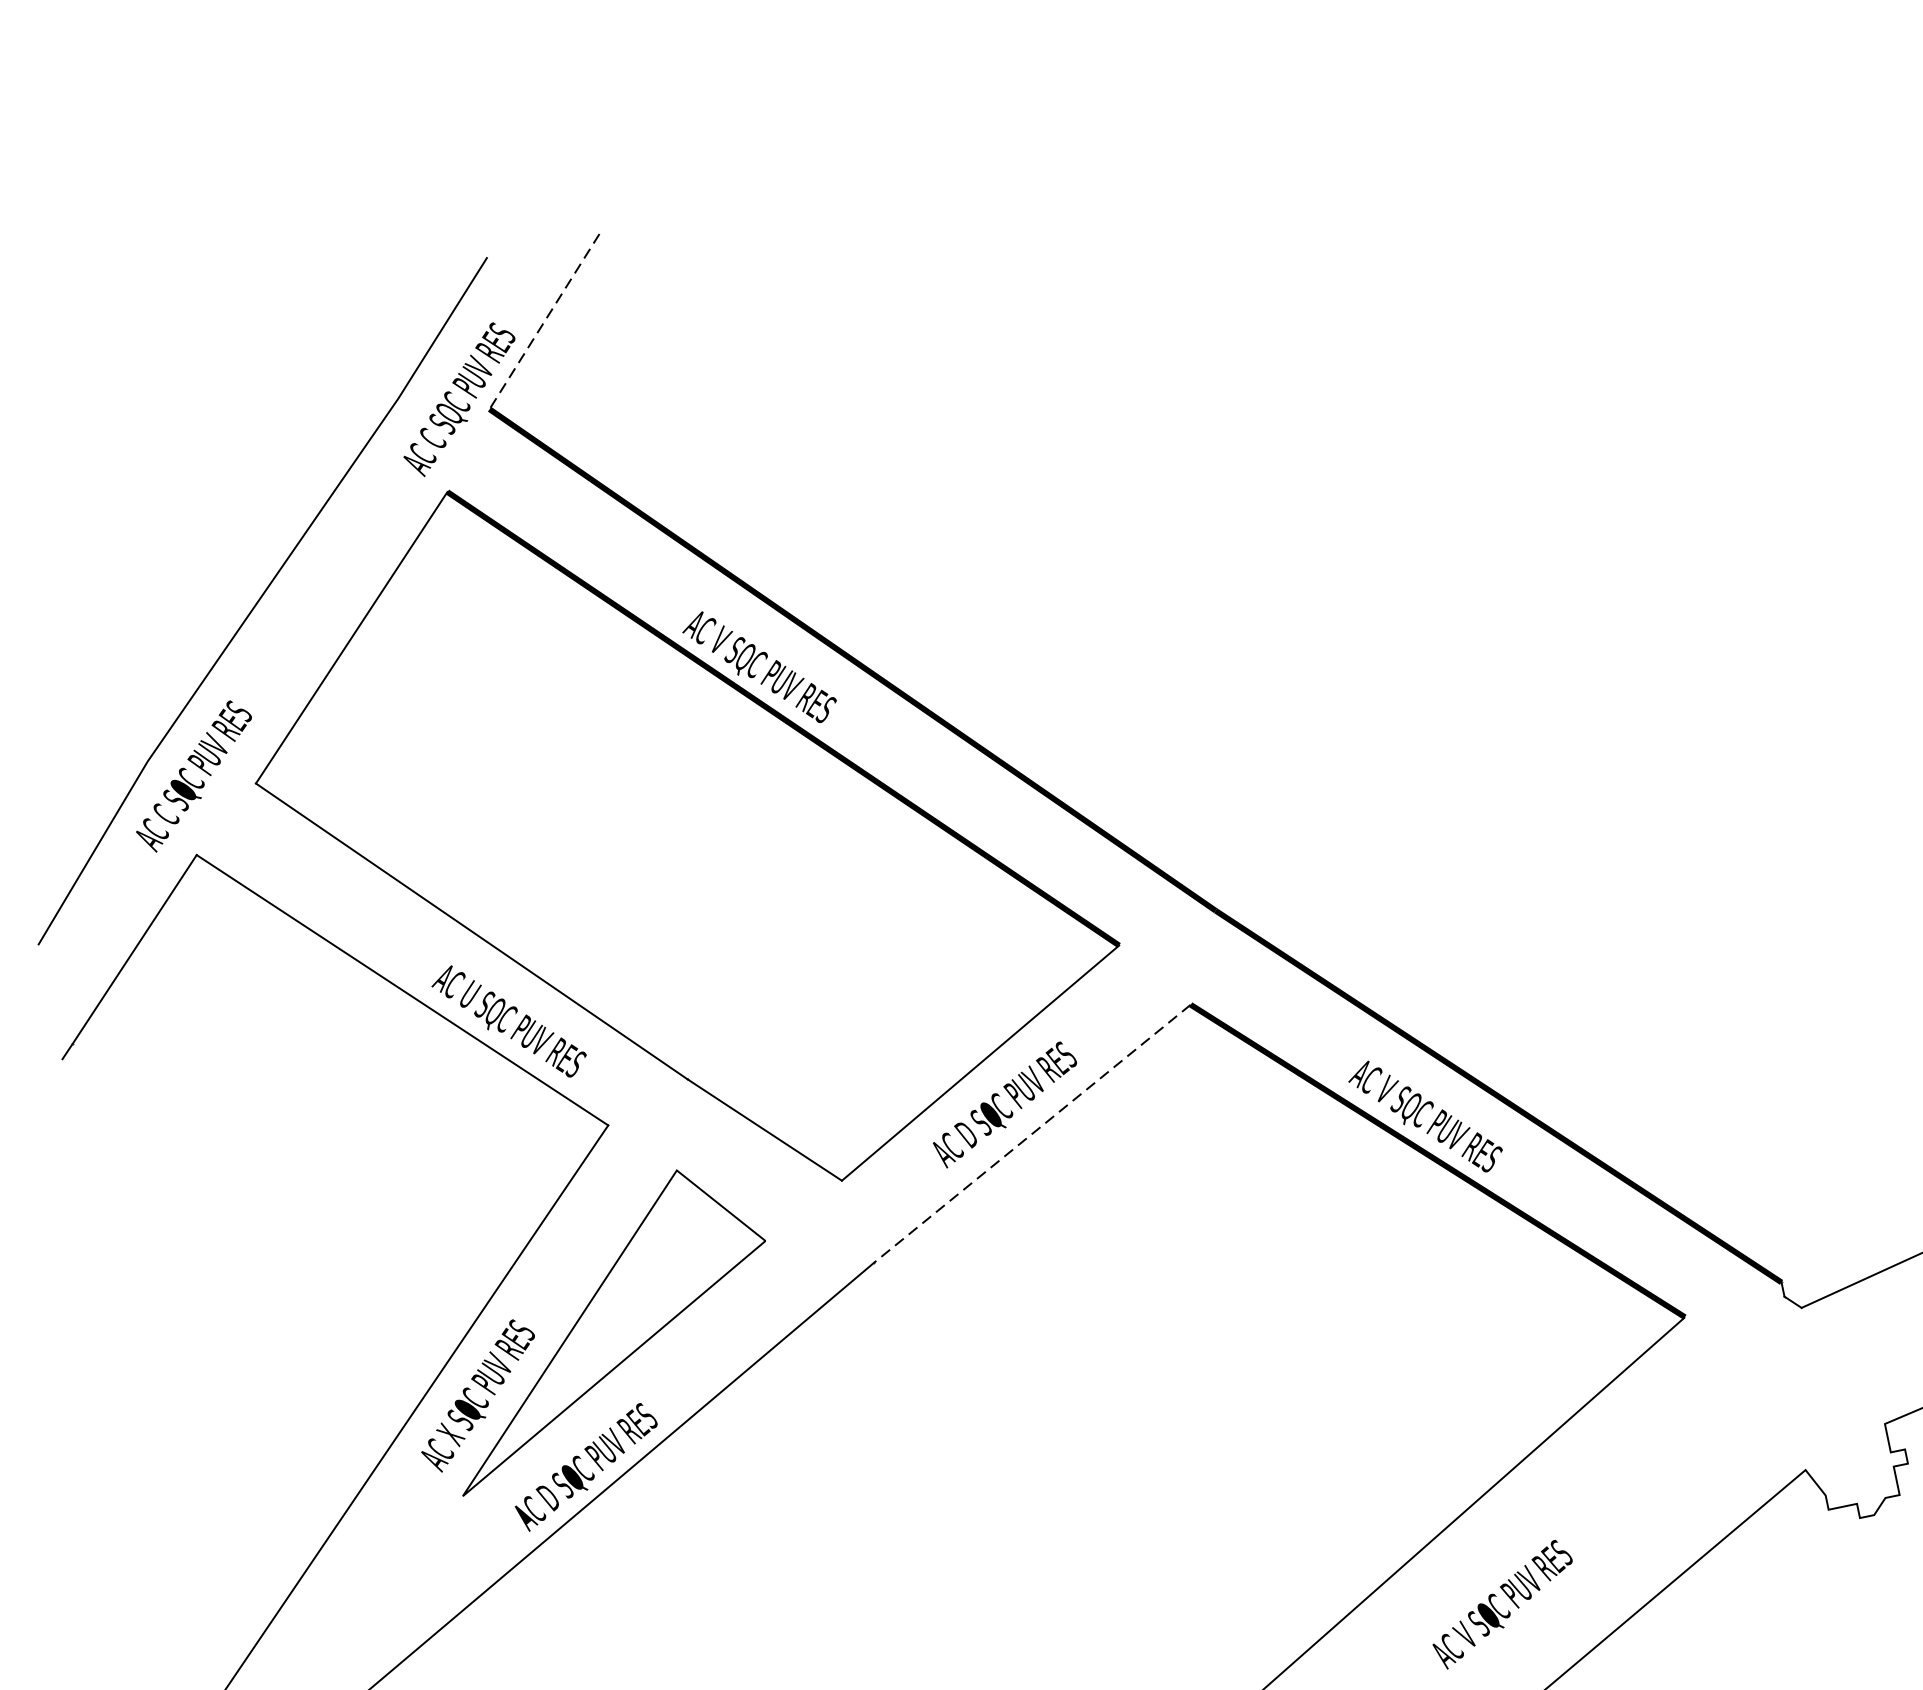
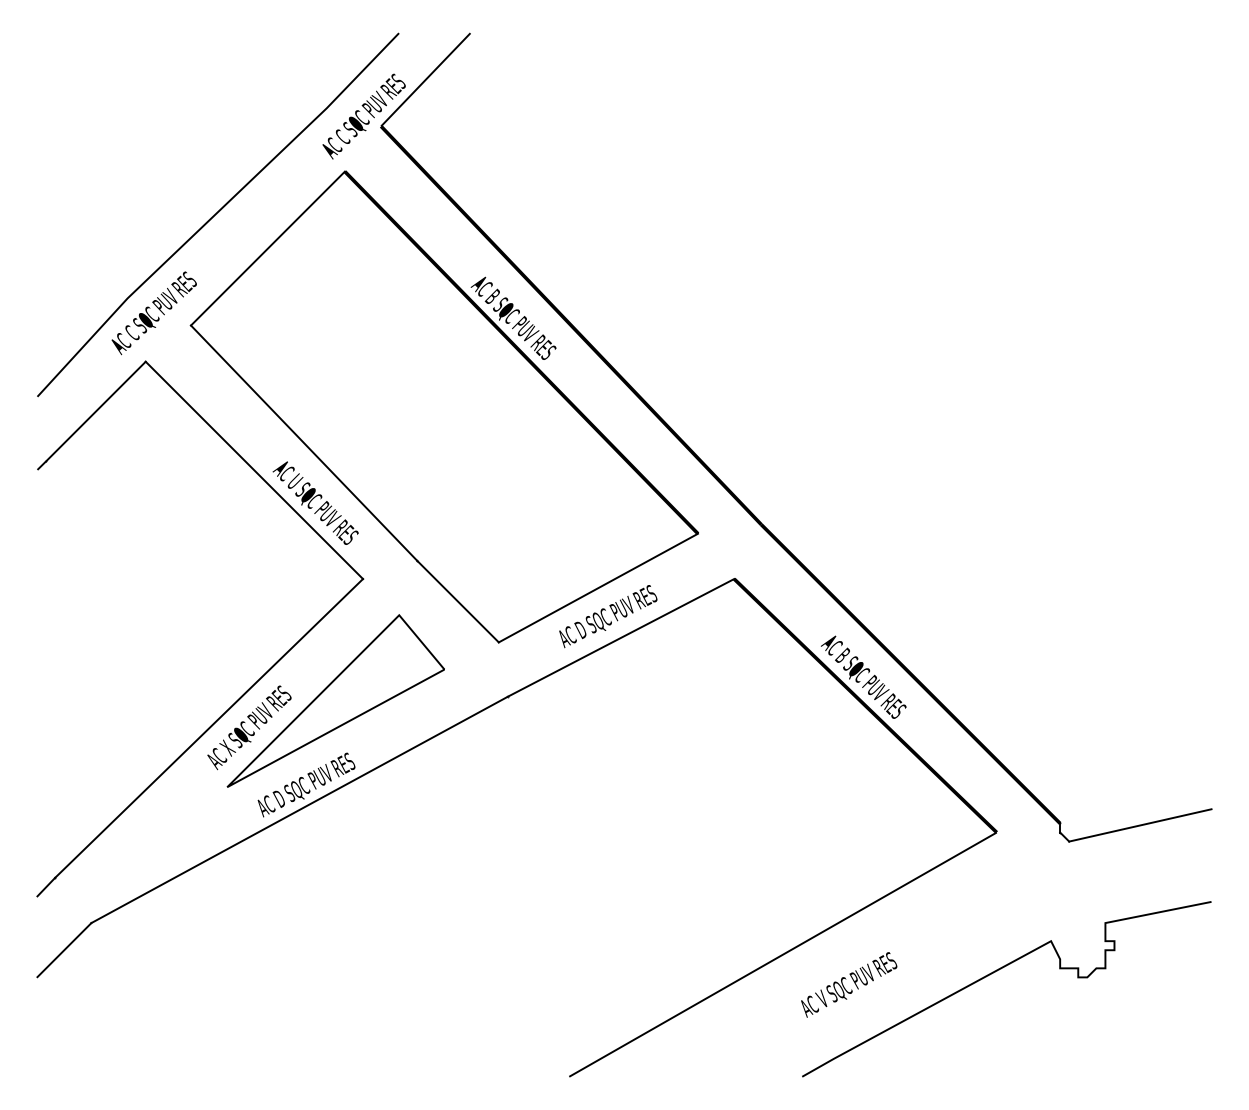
line: (543, 321) -> (425, 79), dashed -> solid
text: (719, 638) -> (492, 295), AC V SQC PUV RES -> AC B SQC PUV RES
text: (1386, 1087) -> (843, 654), AC V SQC PUV RES -> AC B SQC PUV RES
line: (1032, 1133) -> (621, 637), dashed -> solid

